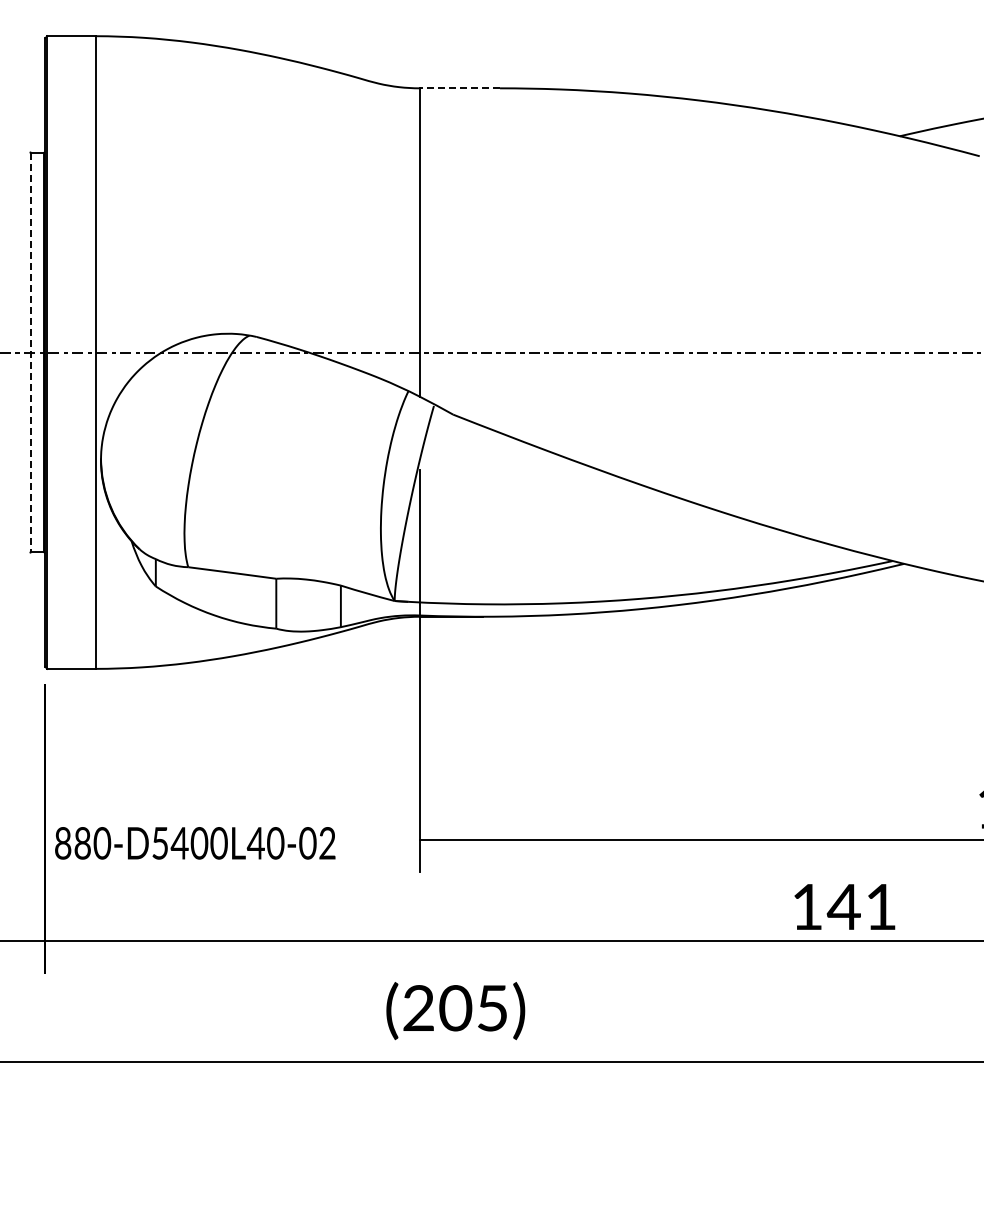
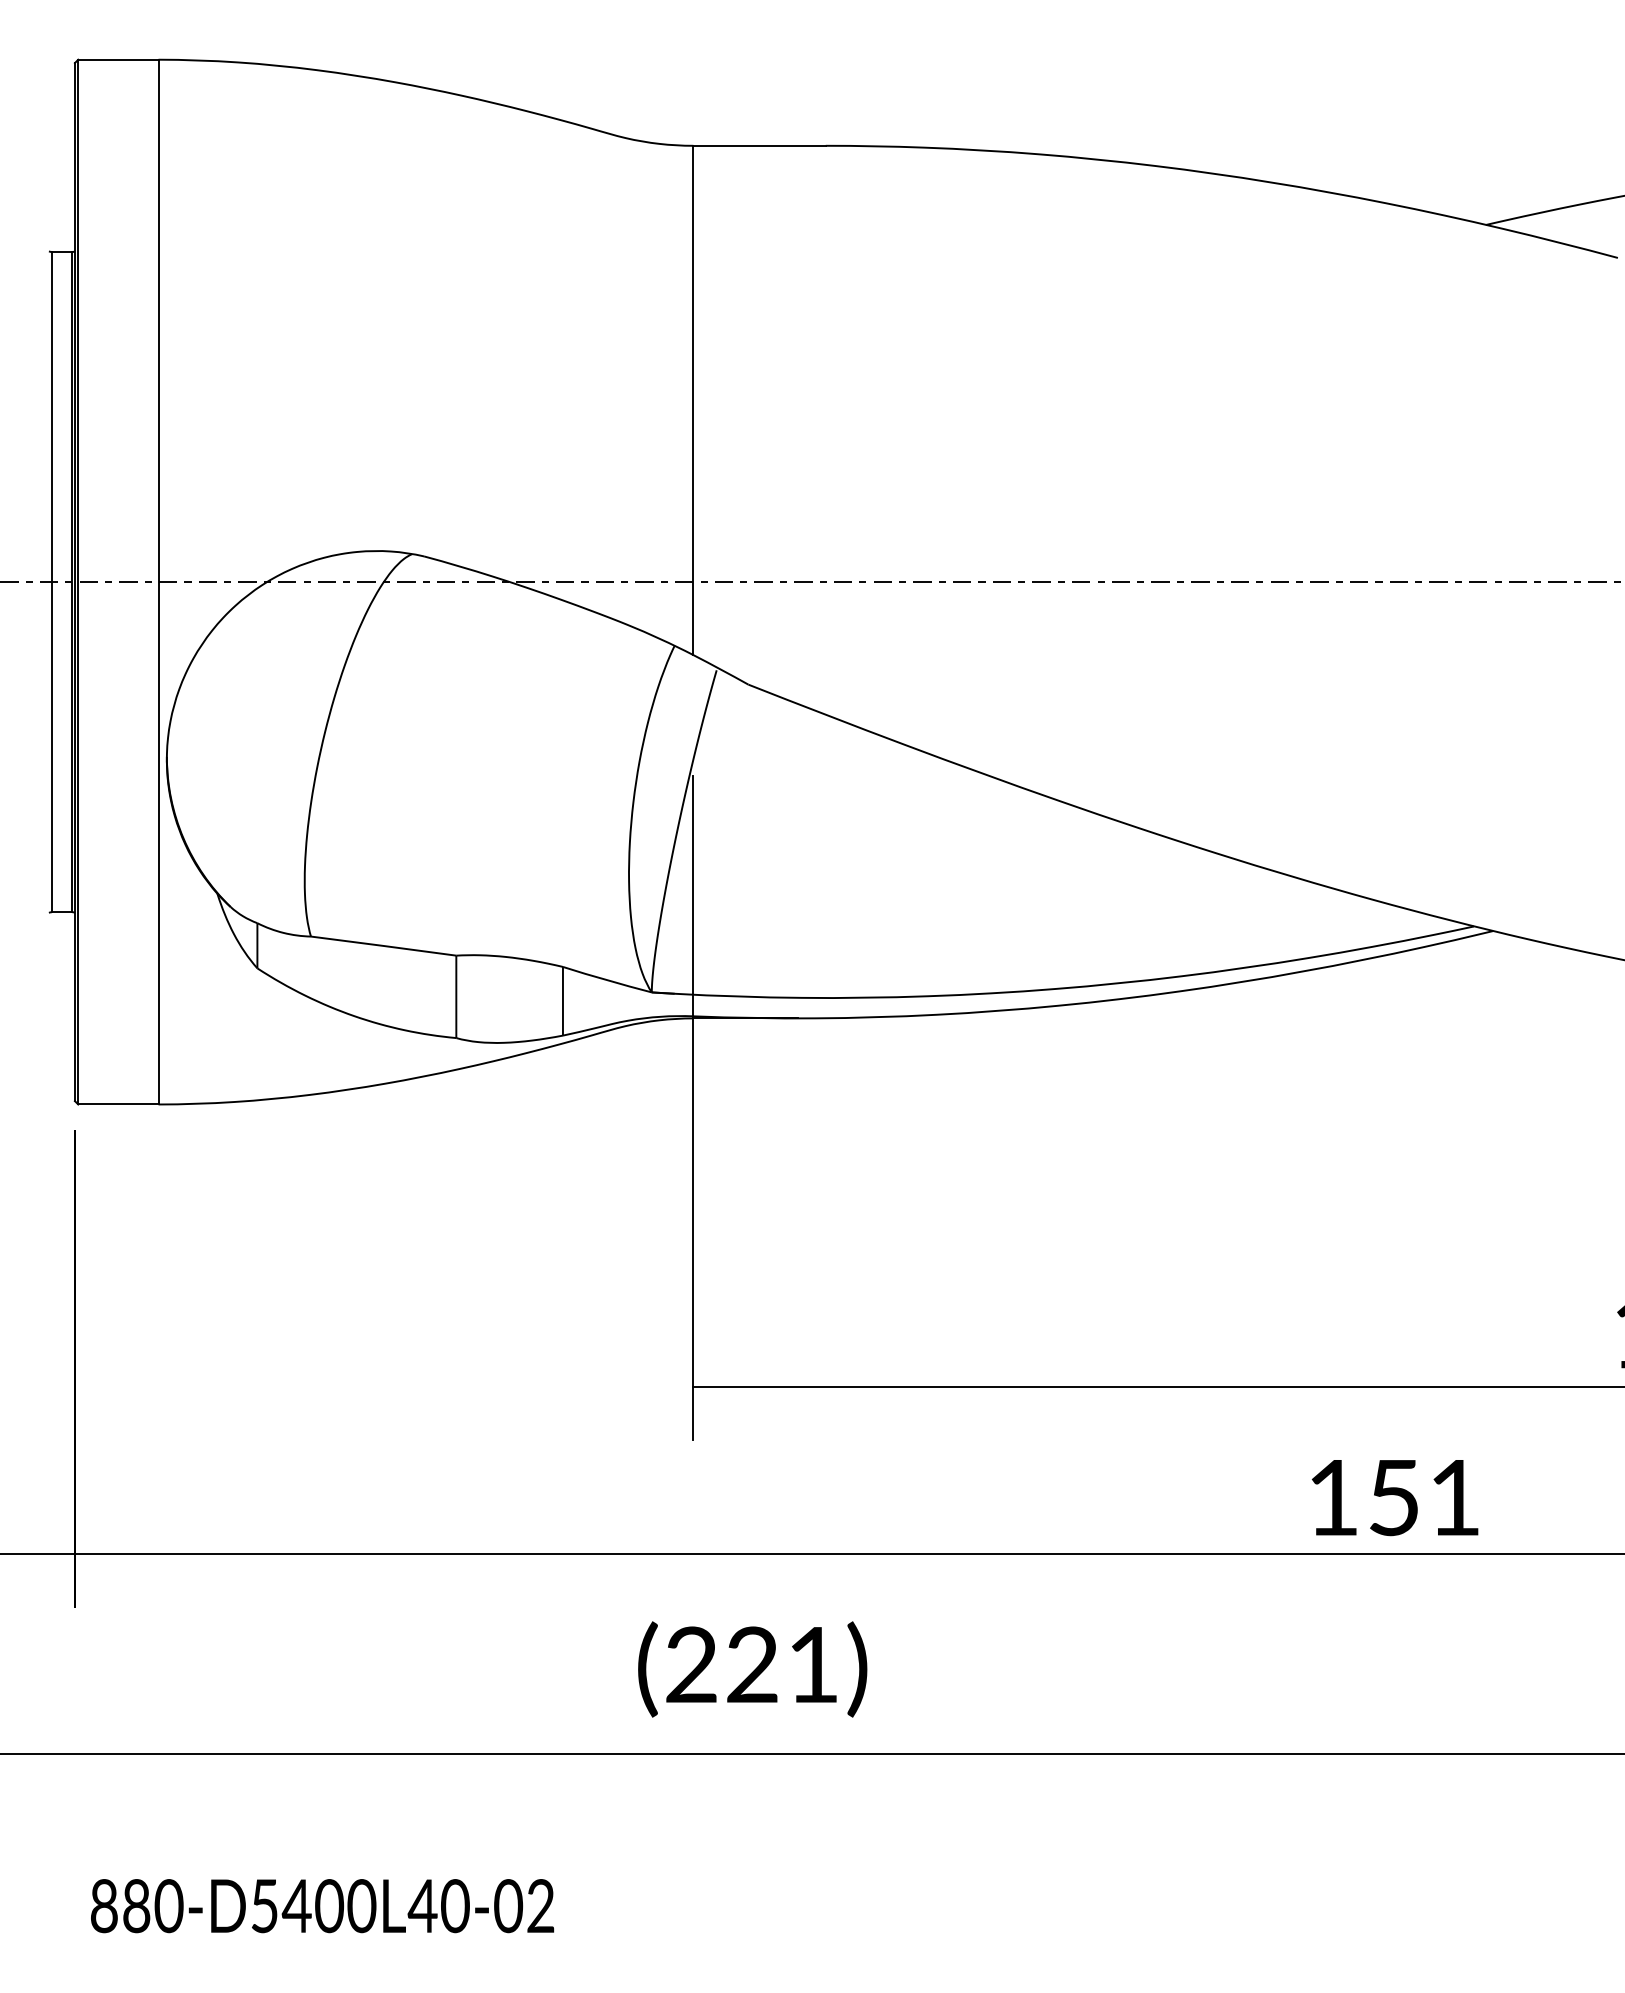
line: (459, 88) -> (758, 146), dashed -> solid
line: (31, 352) -> (52, 582), dashed -> solid
text: (195, 843) -> (322, 1906), moved
text: (843, 907) -> (1392, 1498), 141 -> 151
text: (472, 1008) -> (780, 1665), (205) -> (221)

